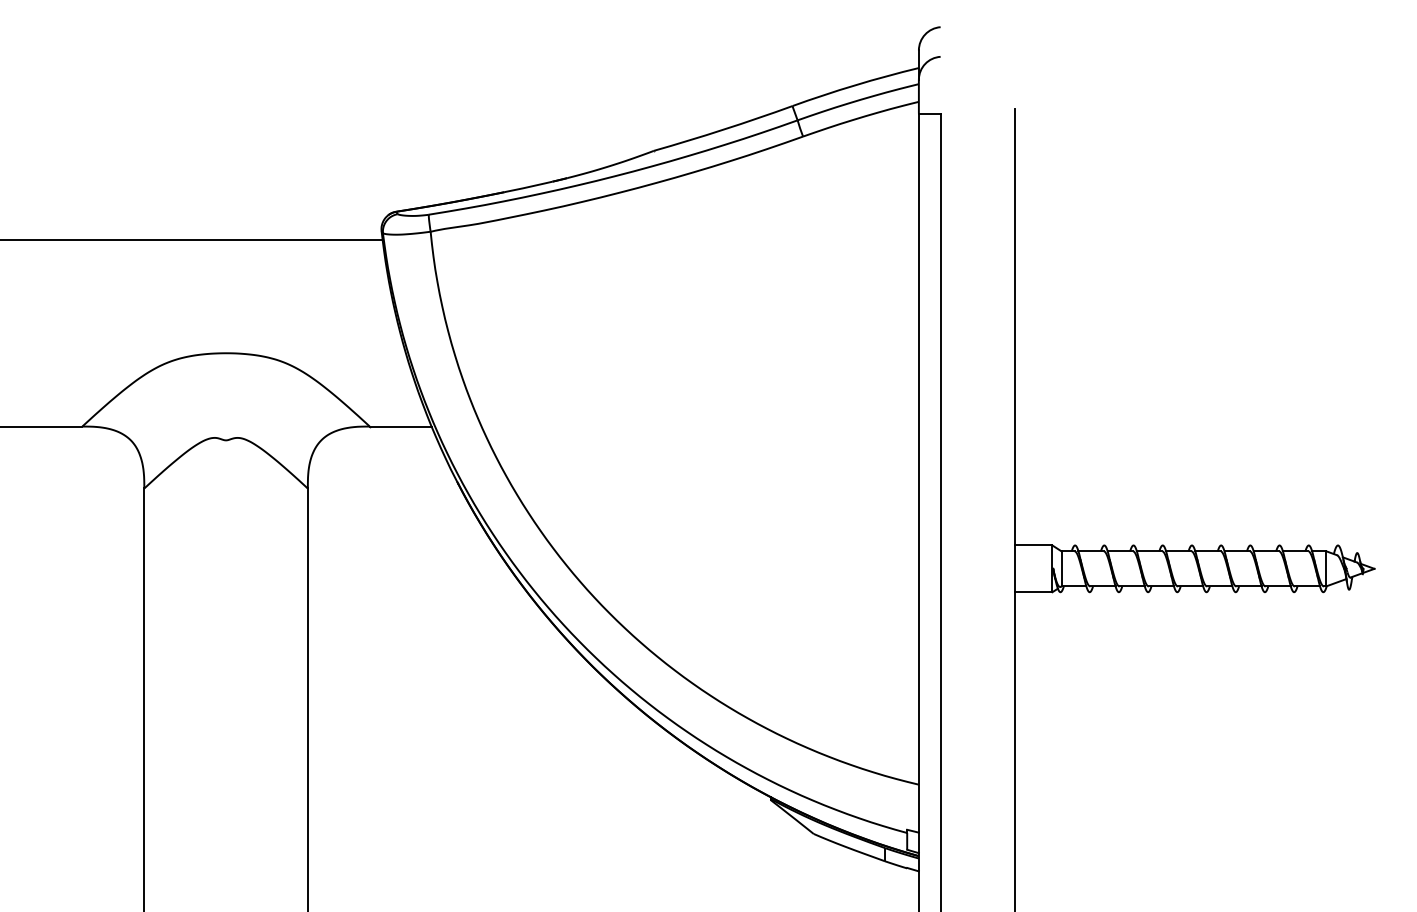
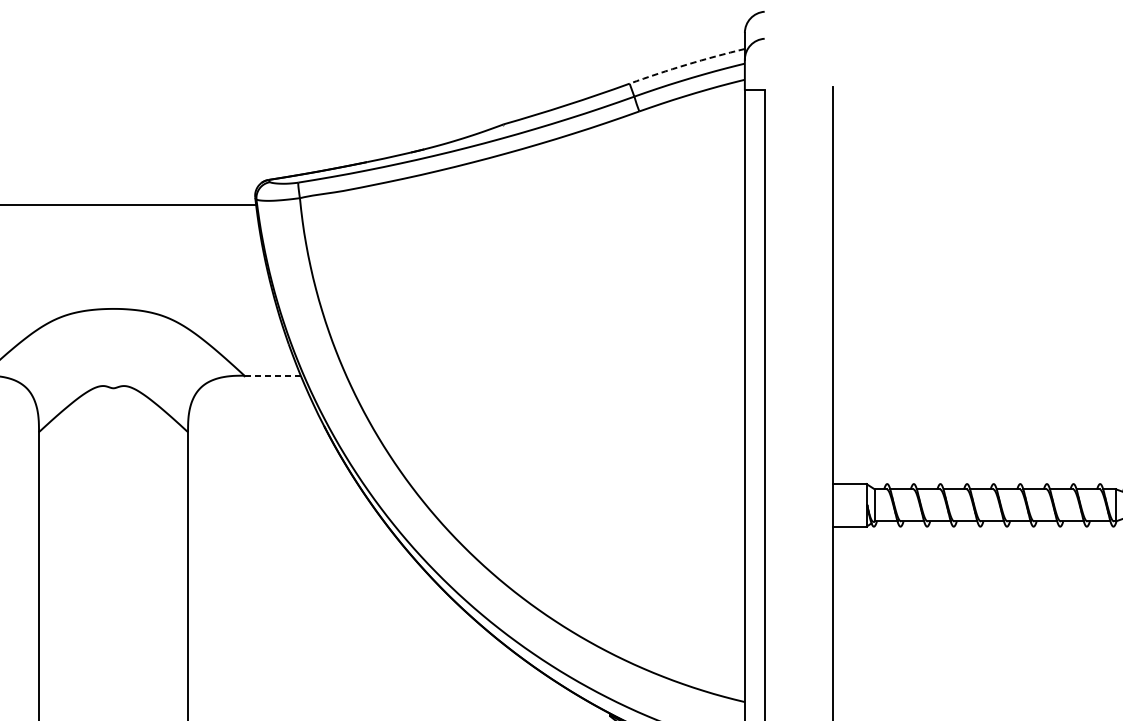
arc: (855, 85) -> (687, 64), solid -> dashed
line: (400, 426) -> (272, 375), solid -> dashed

